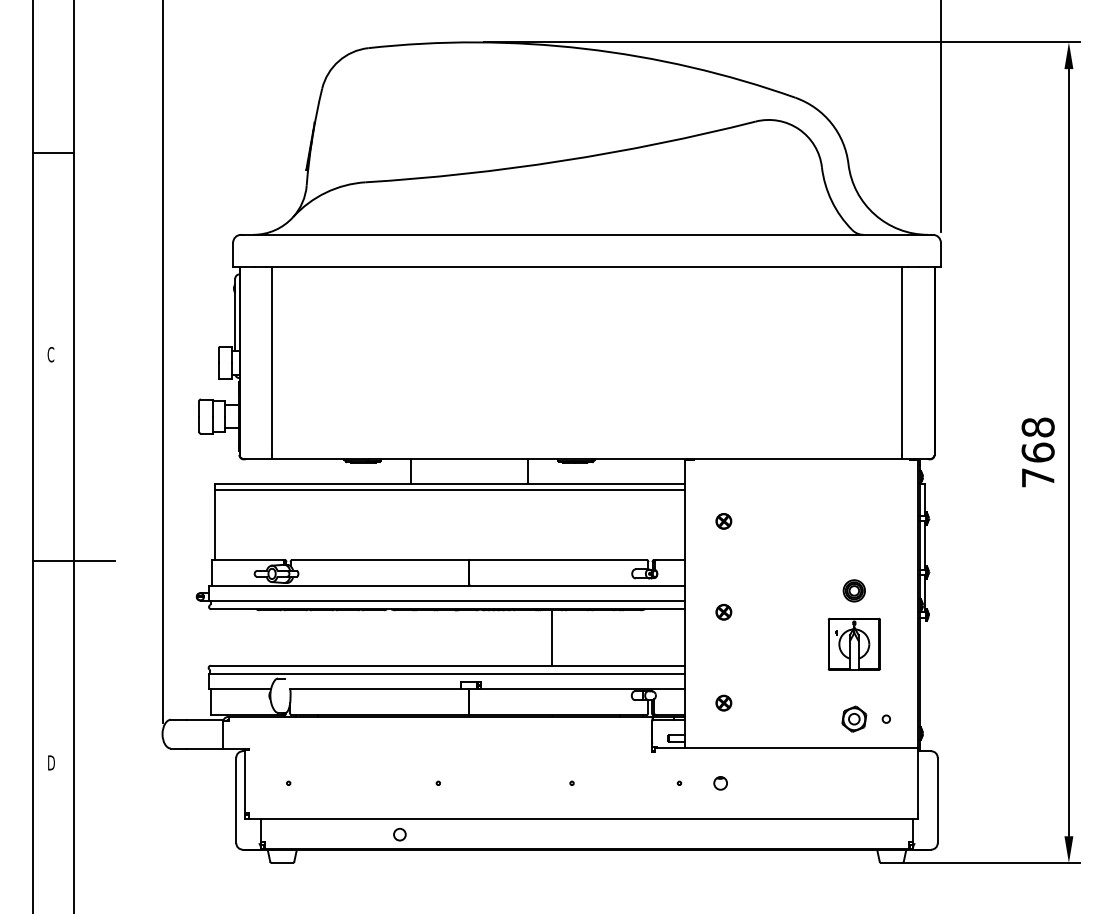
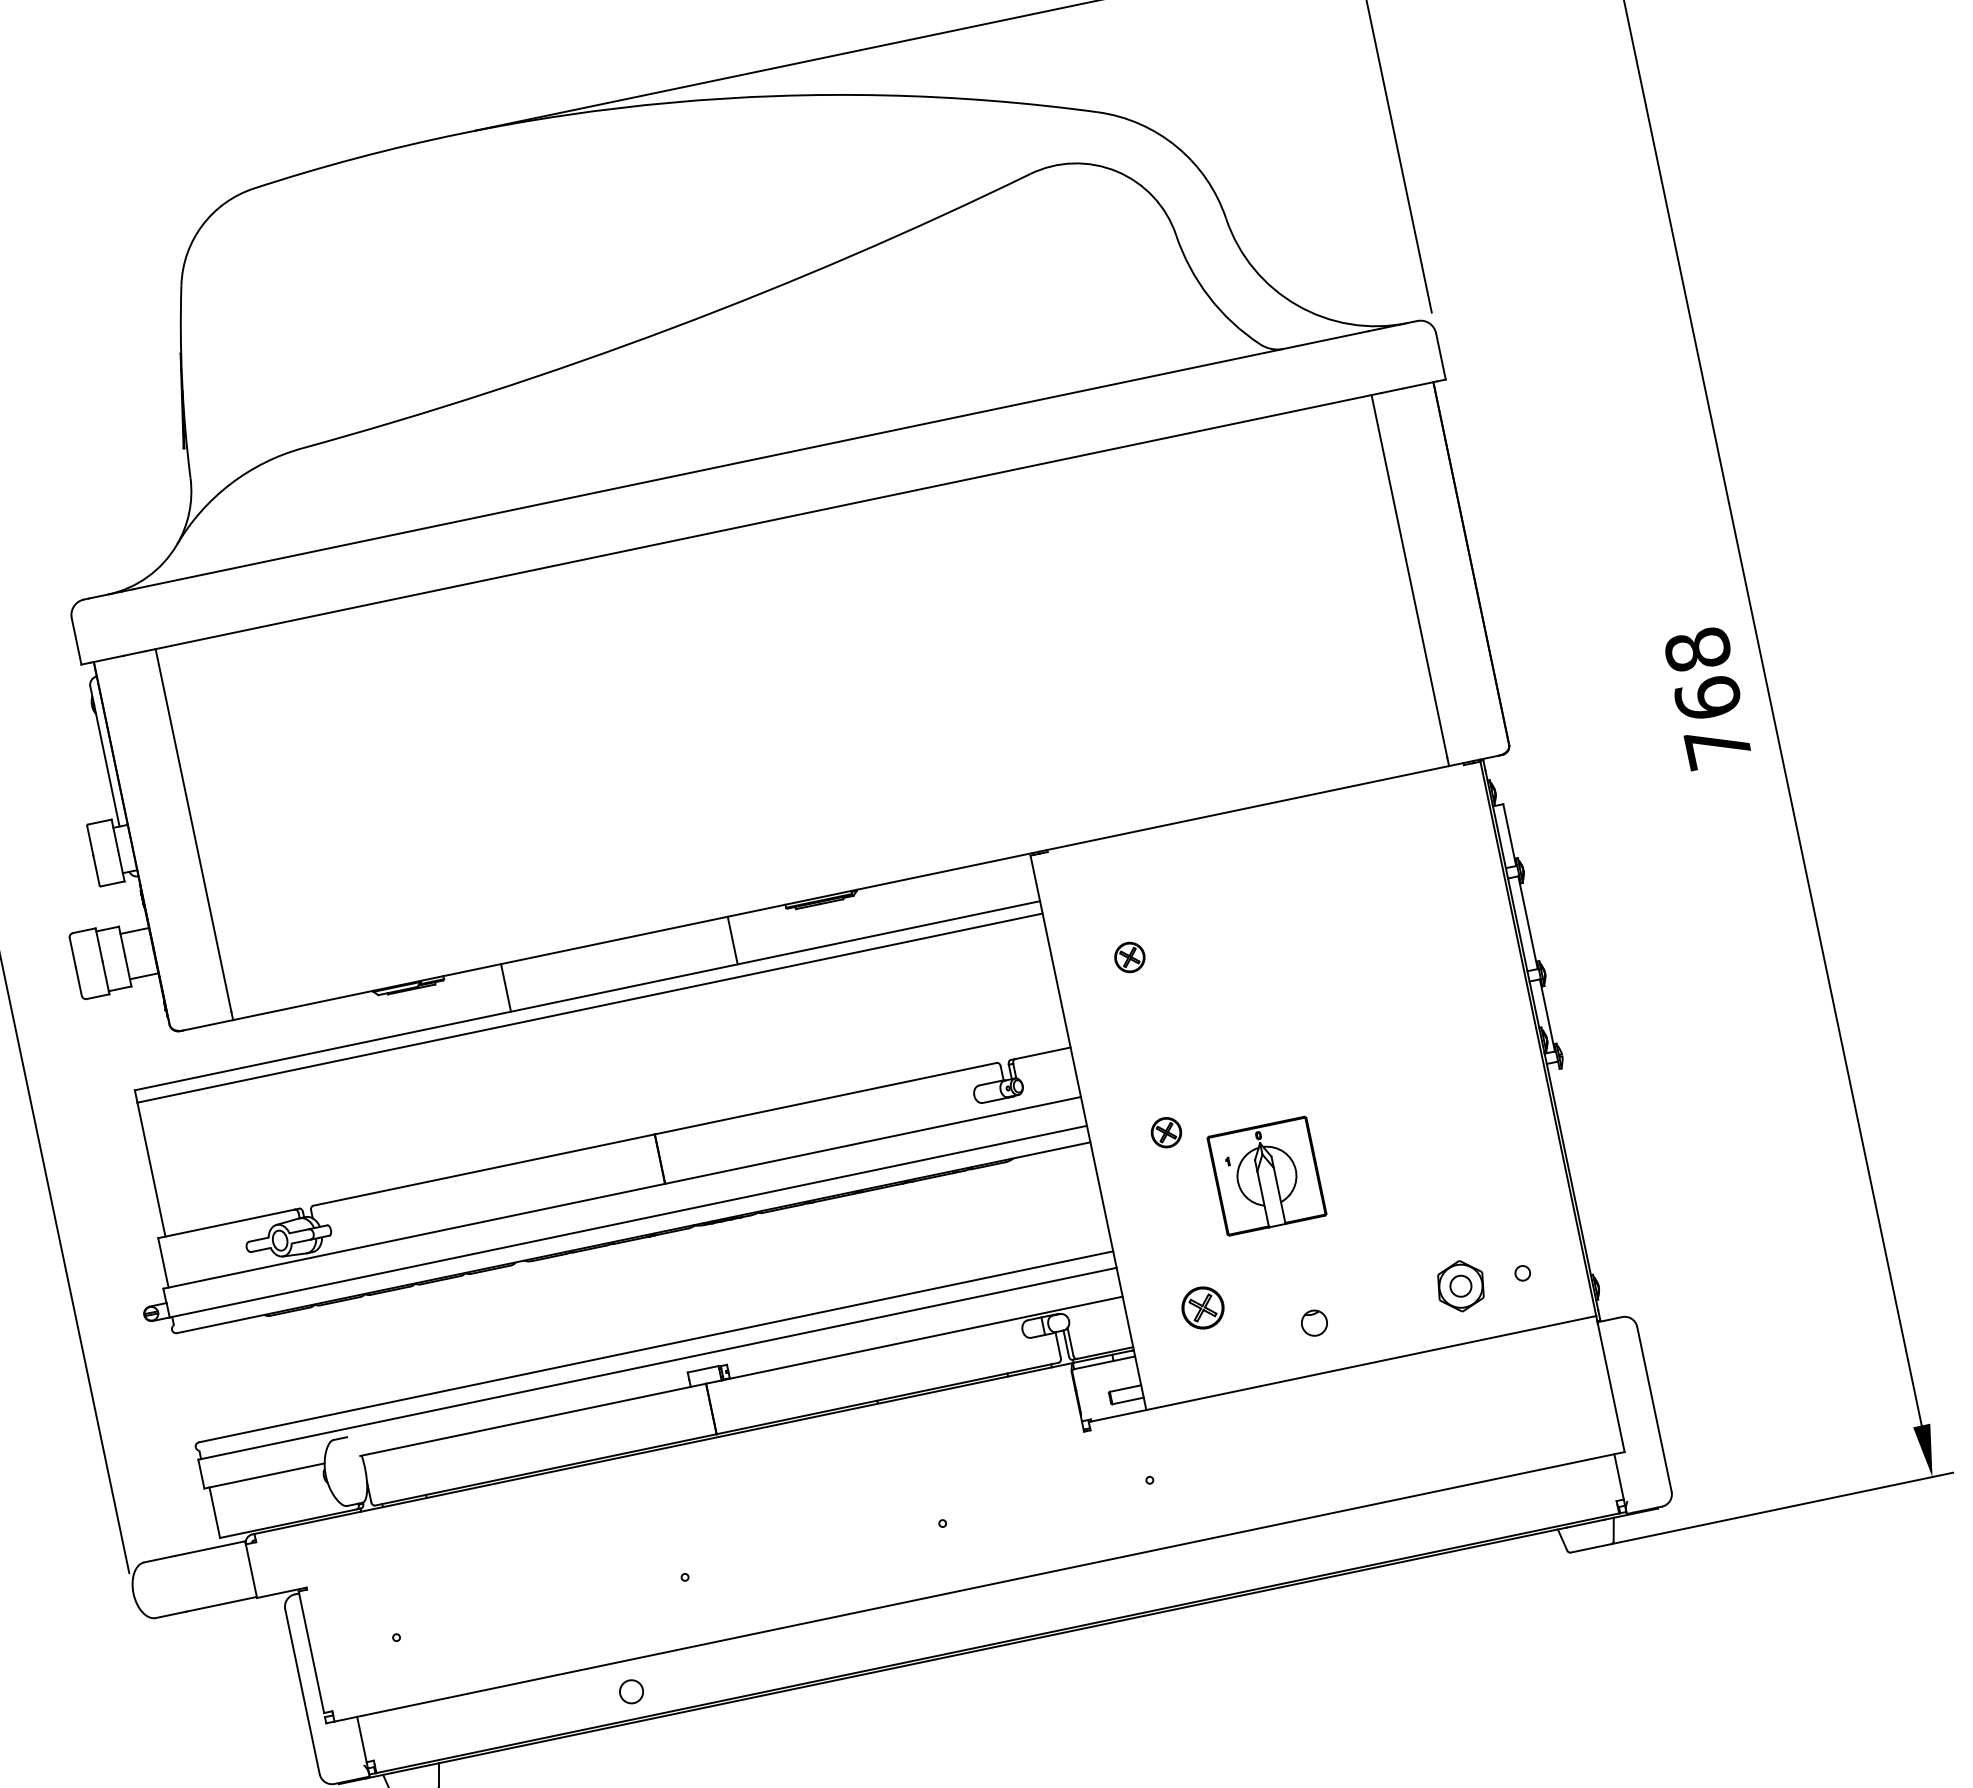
part: (853, 590) -> (1407, 1038), removed
line: (551, 637) -> (844, 1250), removed
part: (853, 643) -> (1265, 1174), moved
part: (723, 702) -> (1202, 1306), size x1.4
circle: (720, 783) -> (1314, 1323), moved

